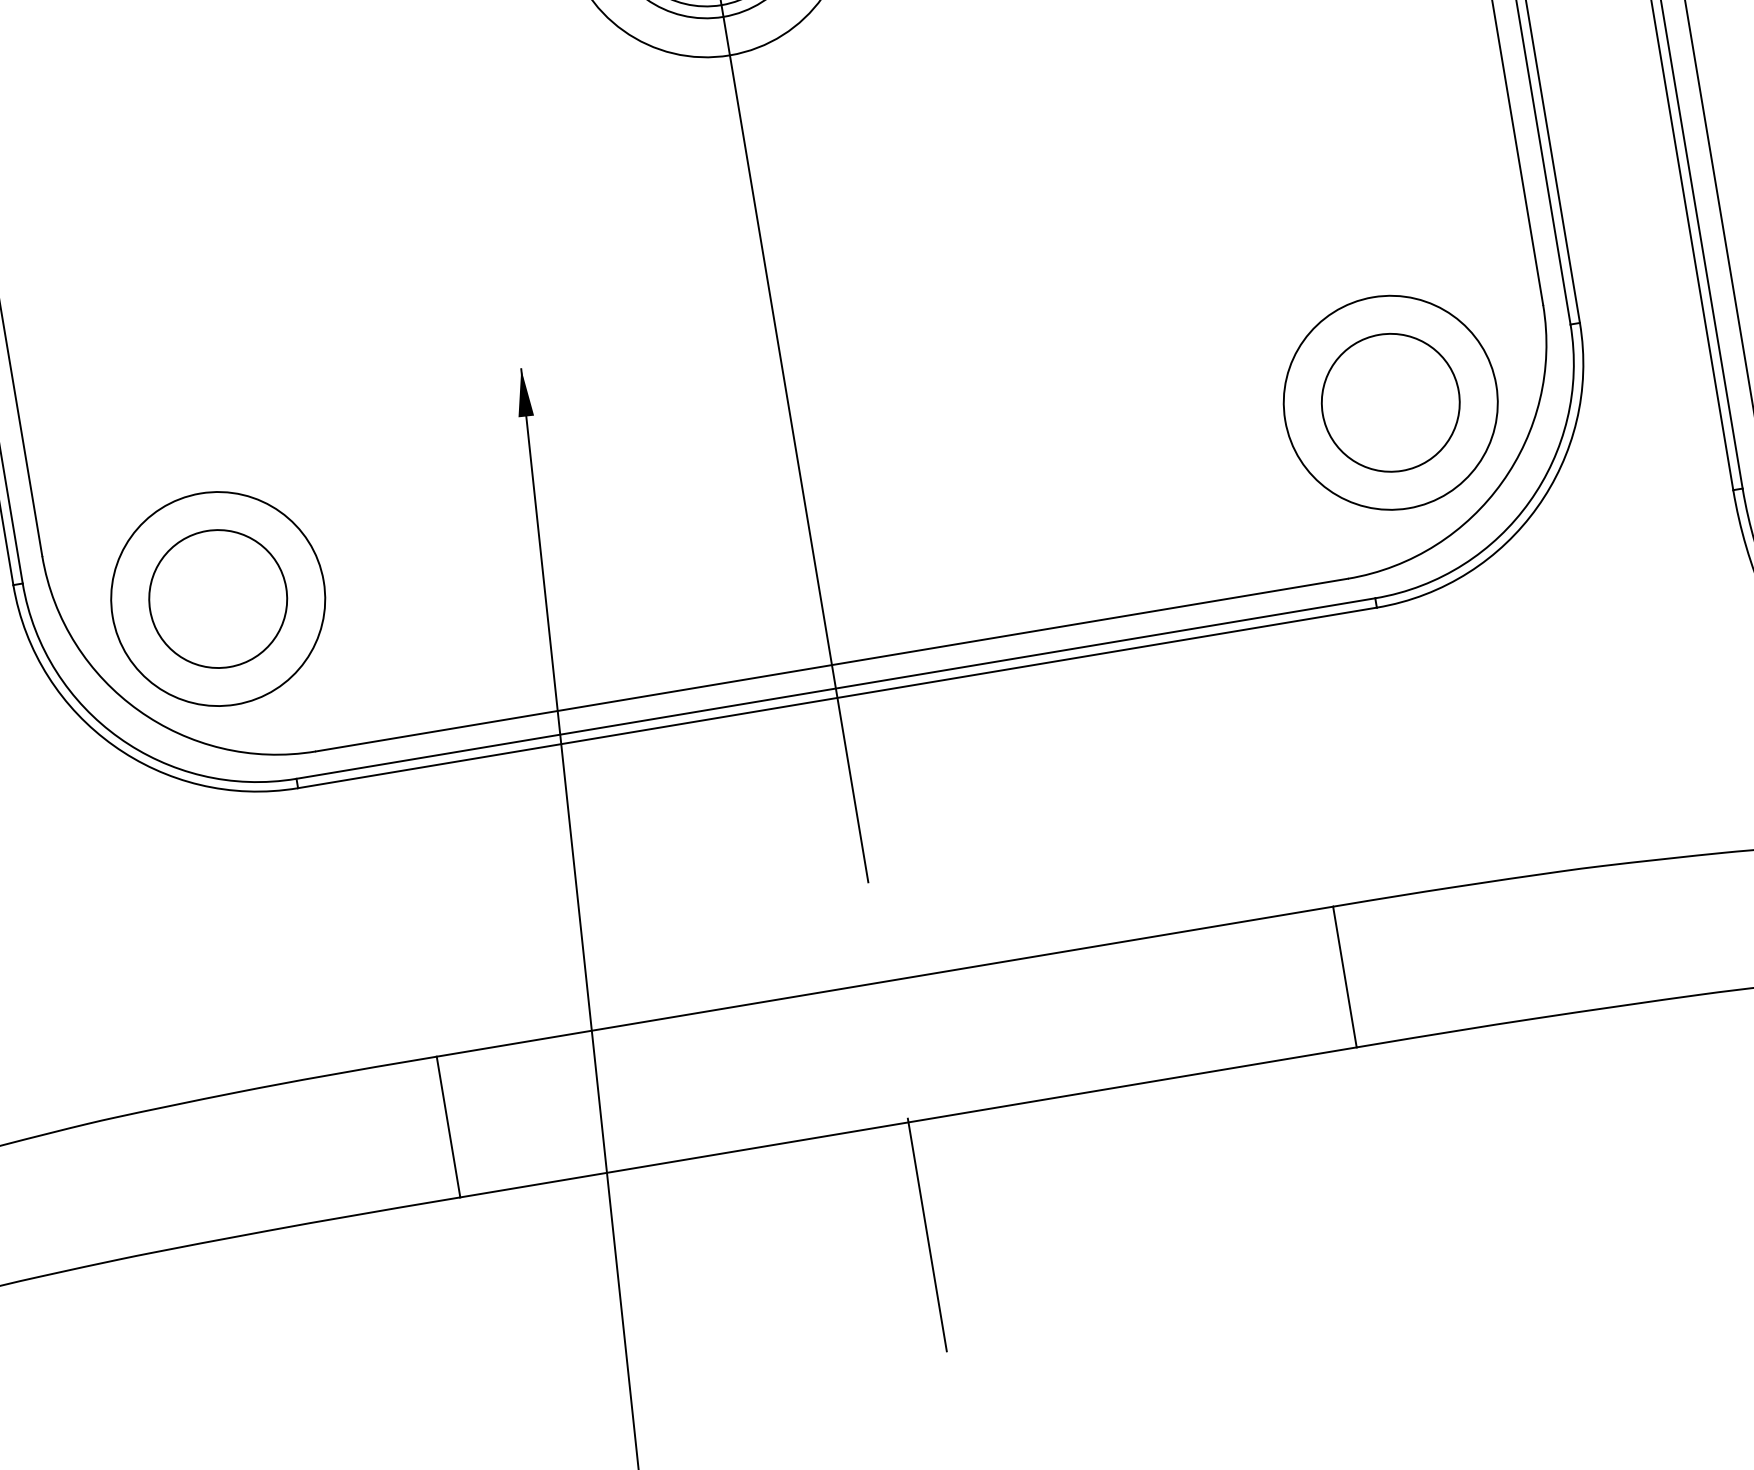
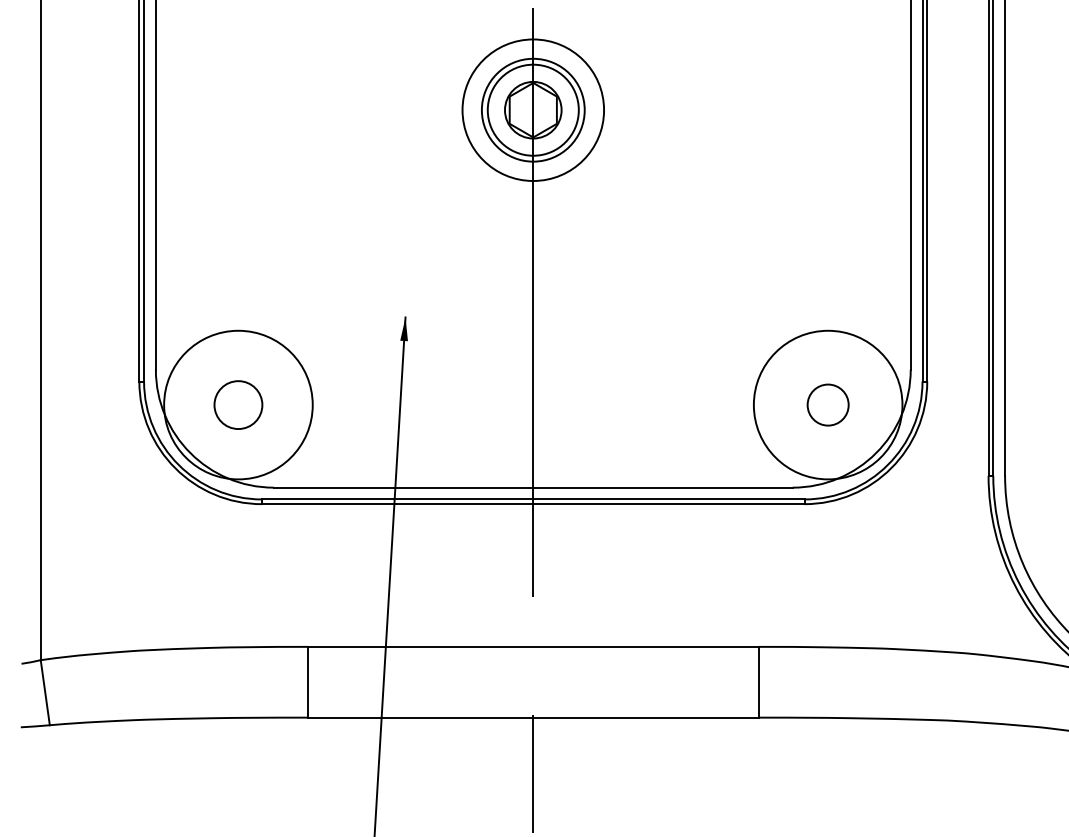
circle: (1389, 401) -> (827, 404), size x0.6
circle: (1391, 403) -> (828, 405), size x1.4
circle: (218, 597) -> (238, 404), size x0.7
circle: (218, 599) -> (238, 405), size x1.4

